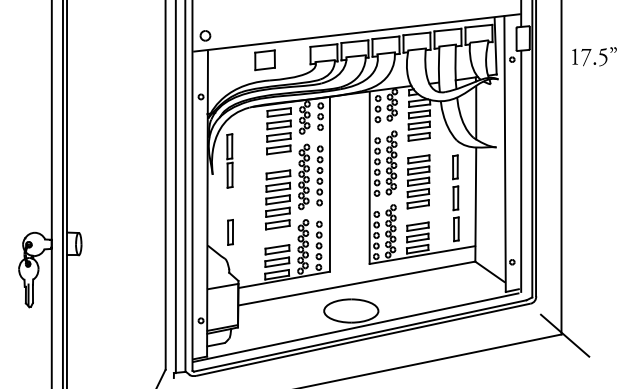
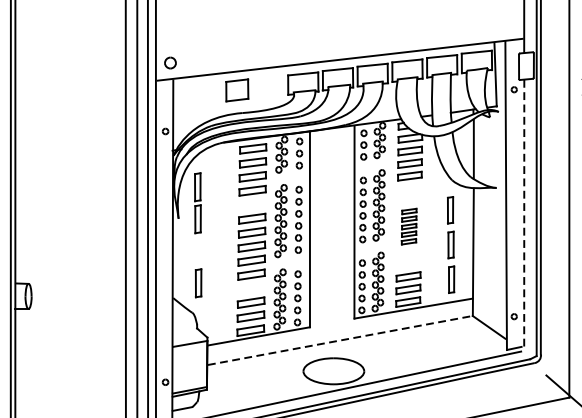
line: (521, 171) -> (524, 215), solid -> dashed
part: (418, 181) -> (409, 226), size x0.6
line: (357, 283) -> (340, 340), solid -> dashed

